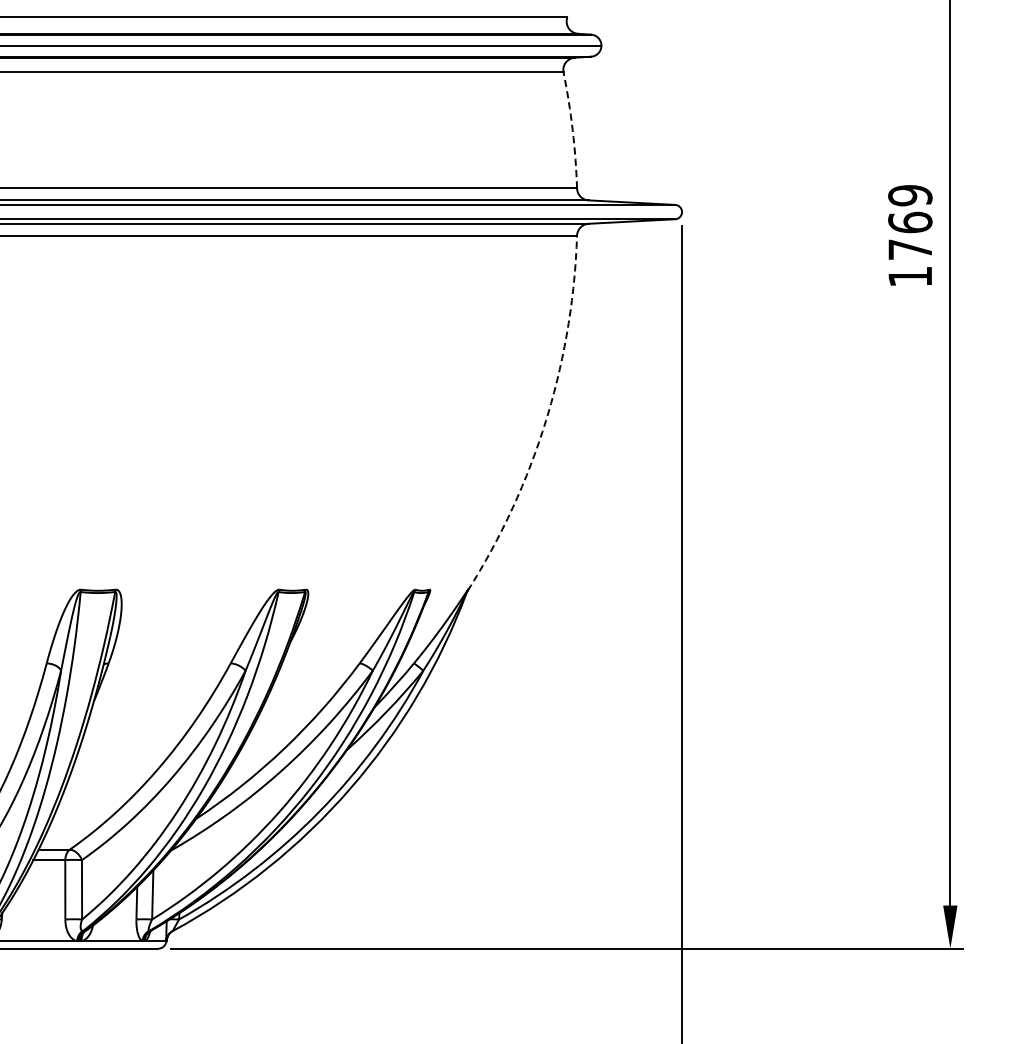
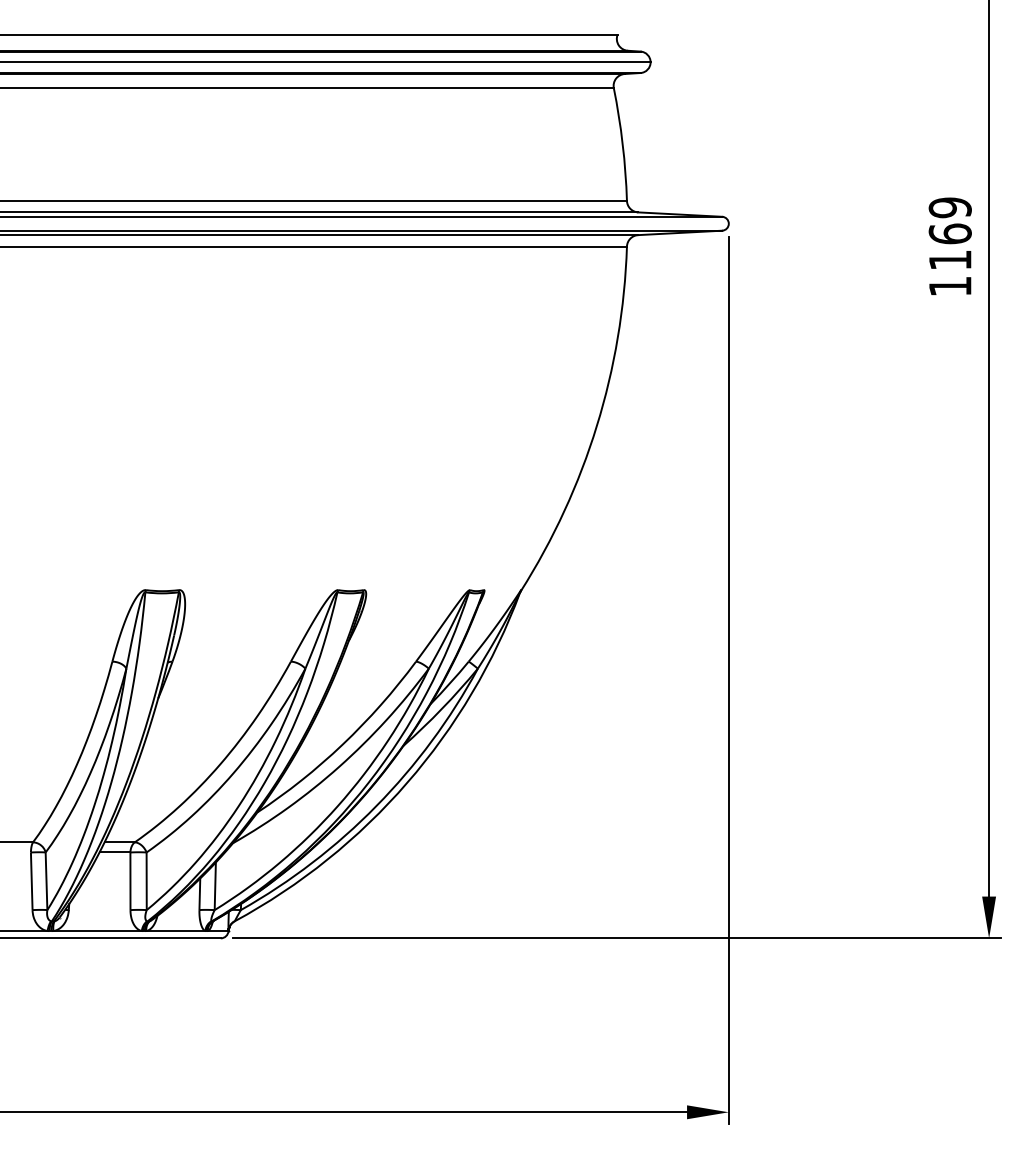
arc: (572, 130) -> (622, 144), dashed -> solid
text: (910, 248) -> (950, 259), 1769 -> 1169
arc: (545, 420) -> (596, 425), dashed -> solid

